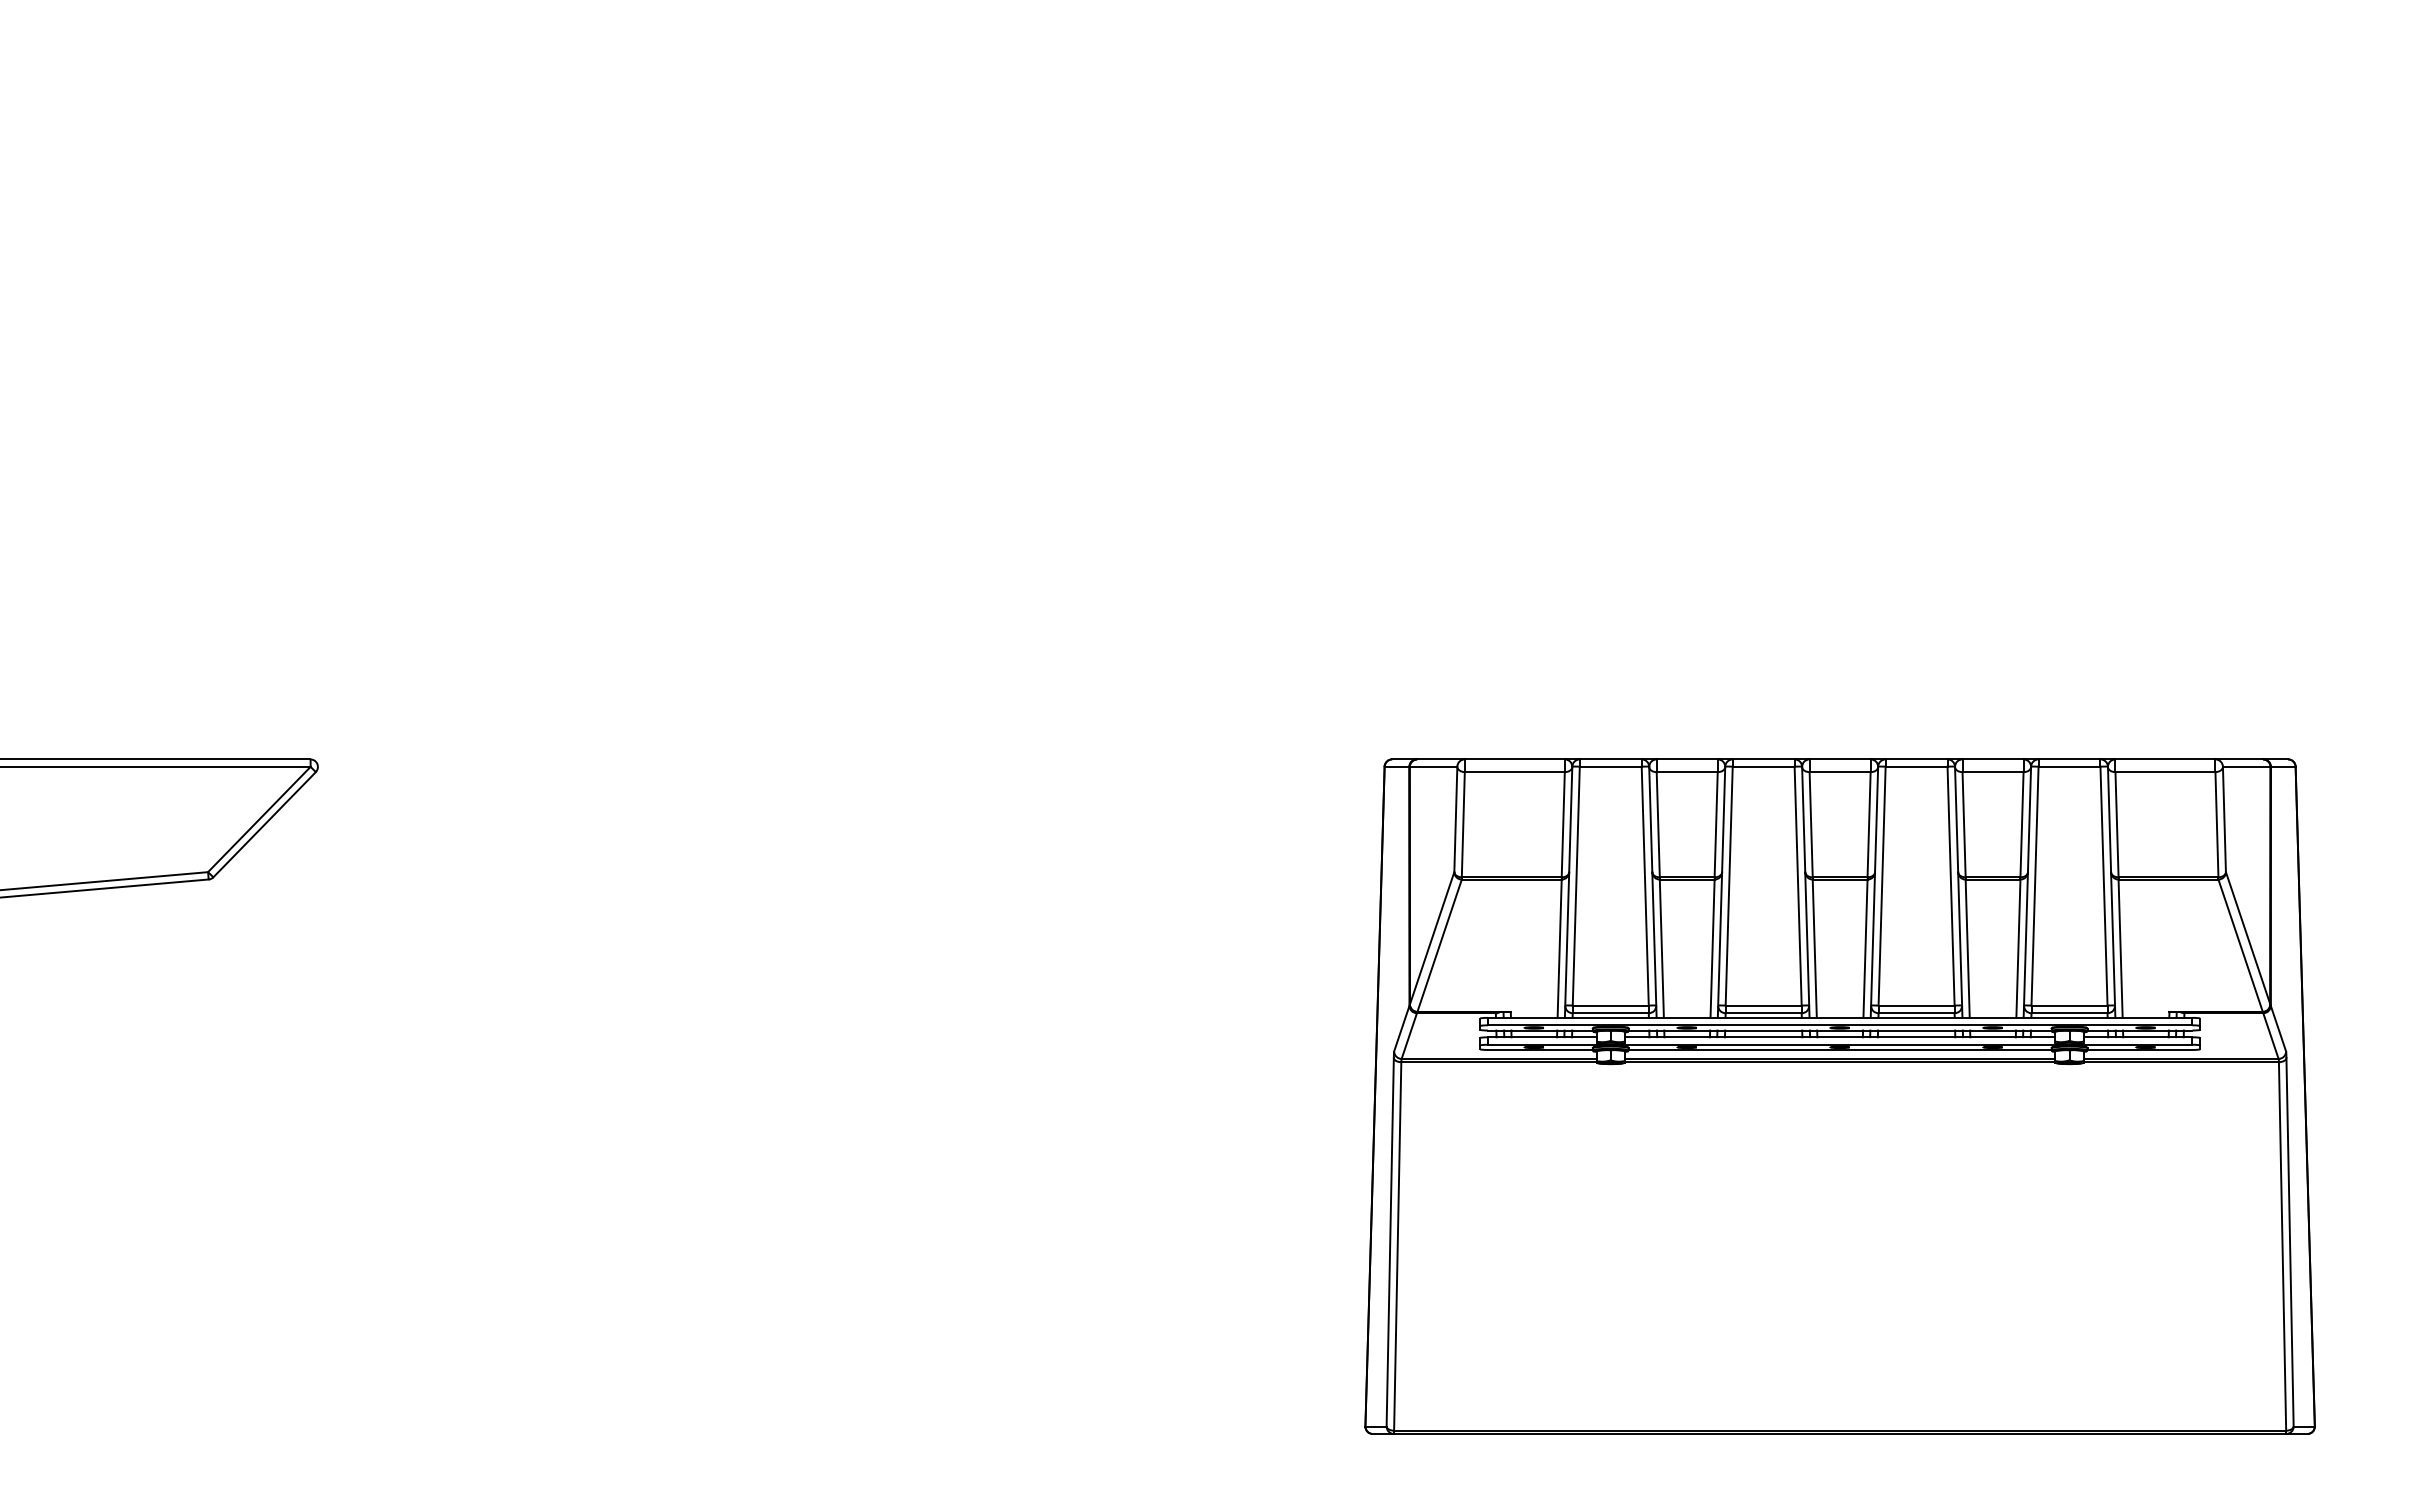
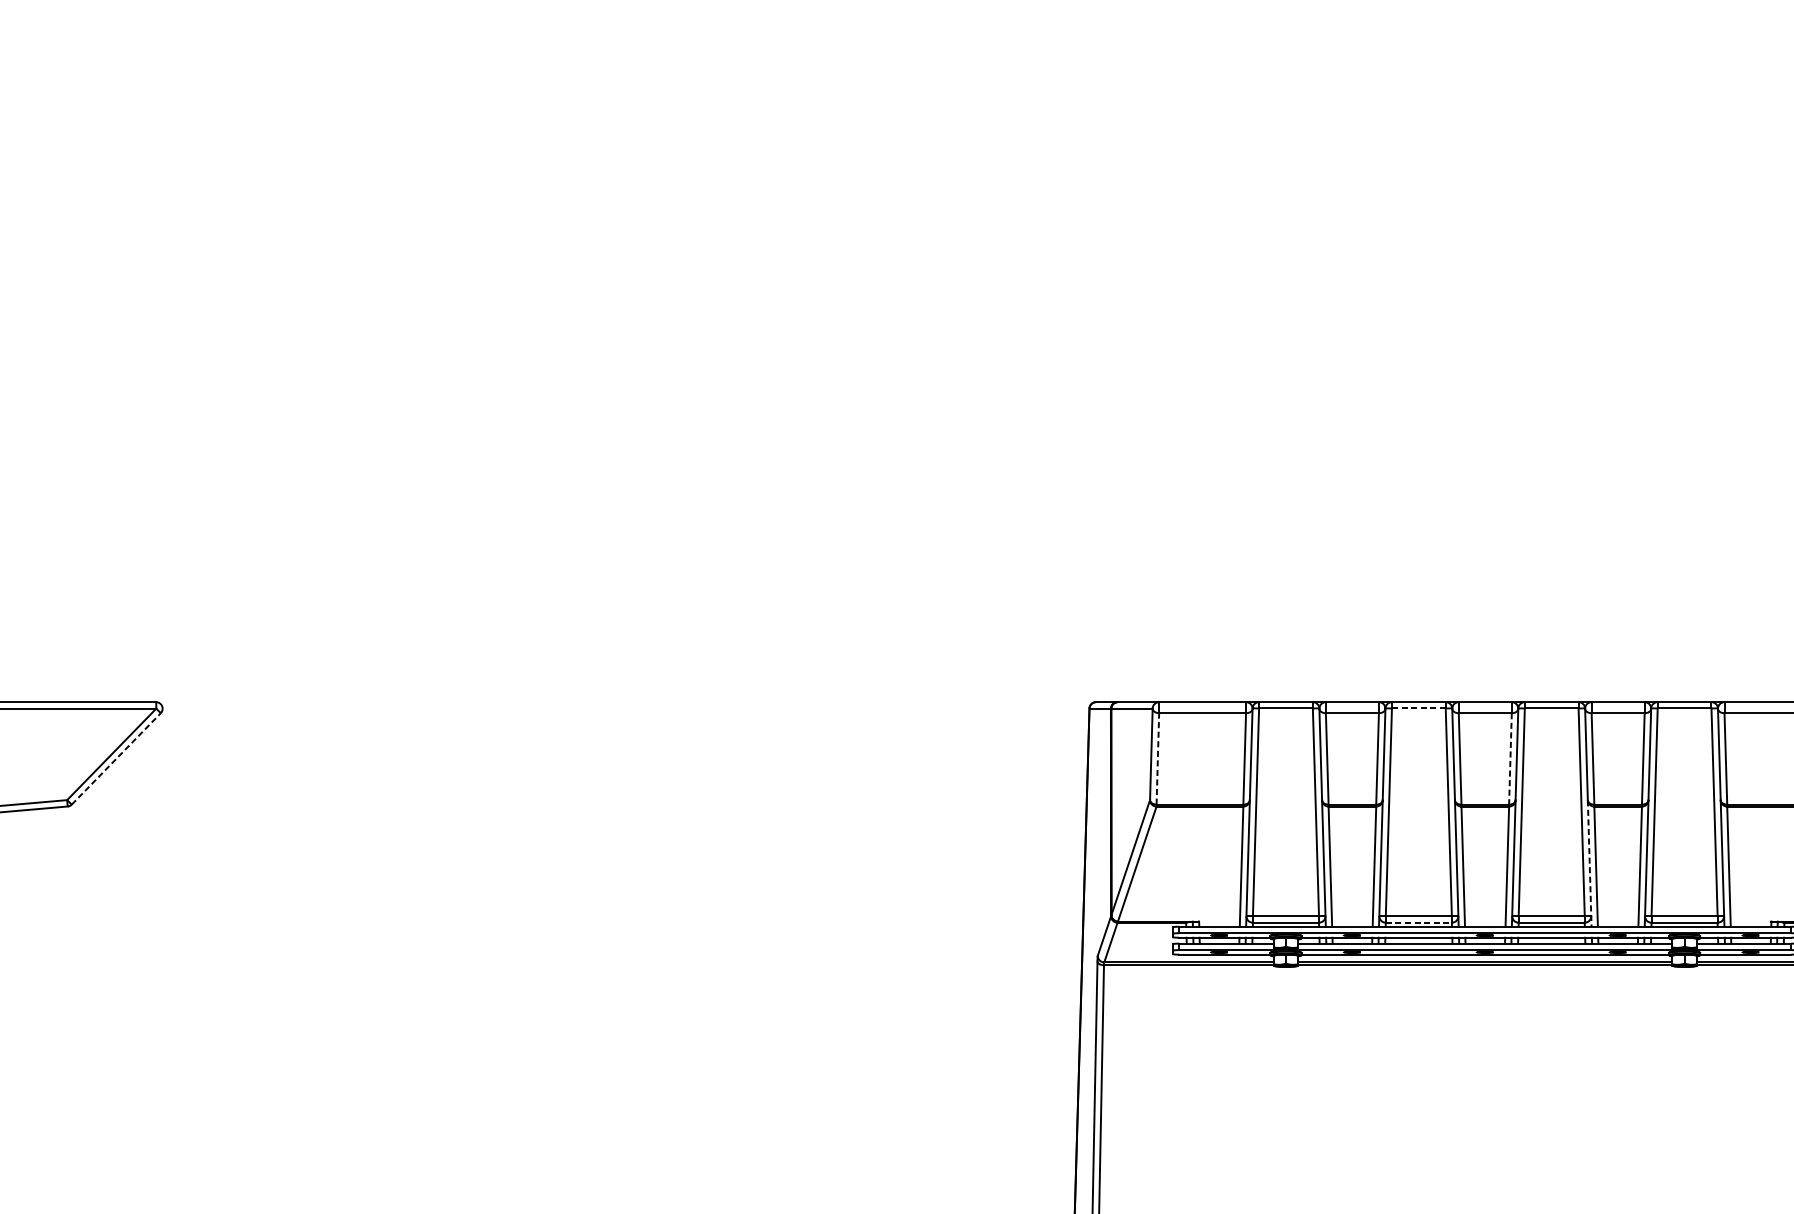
line: (1763, 766) -> (1418, 708), solid -> dashed
line: (264, 824) -> (116, 758), solid -> dashed
line: (1463, 824) -> (1158, 758), solid -> dashed
line: (1869, 824) -> (1510, 758), solid -> dashed
line: (1960, 945) -> (1589, 863), solid -> dashed
line: (1764, 1013) -> (1419, 922), solid -> dashed

